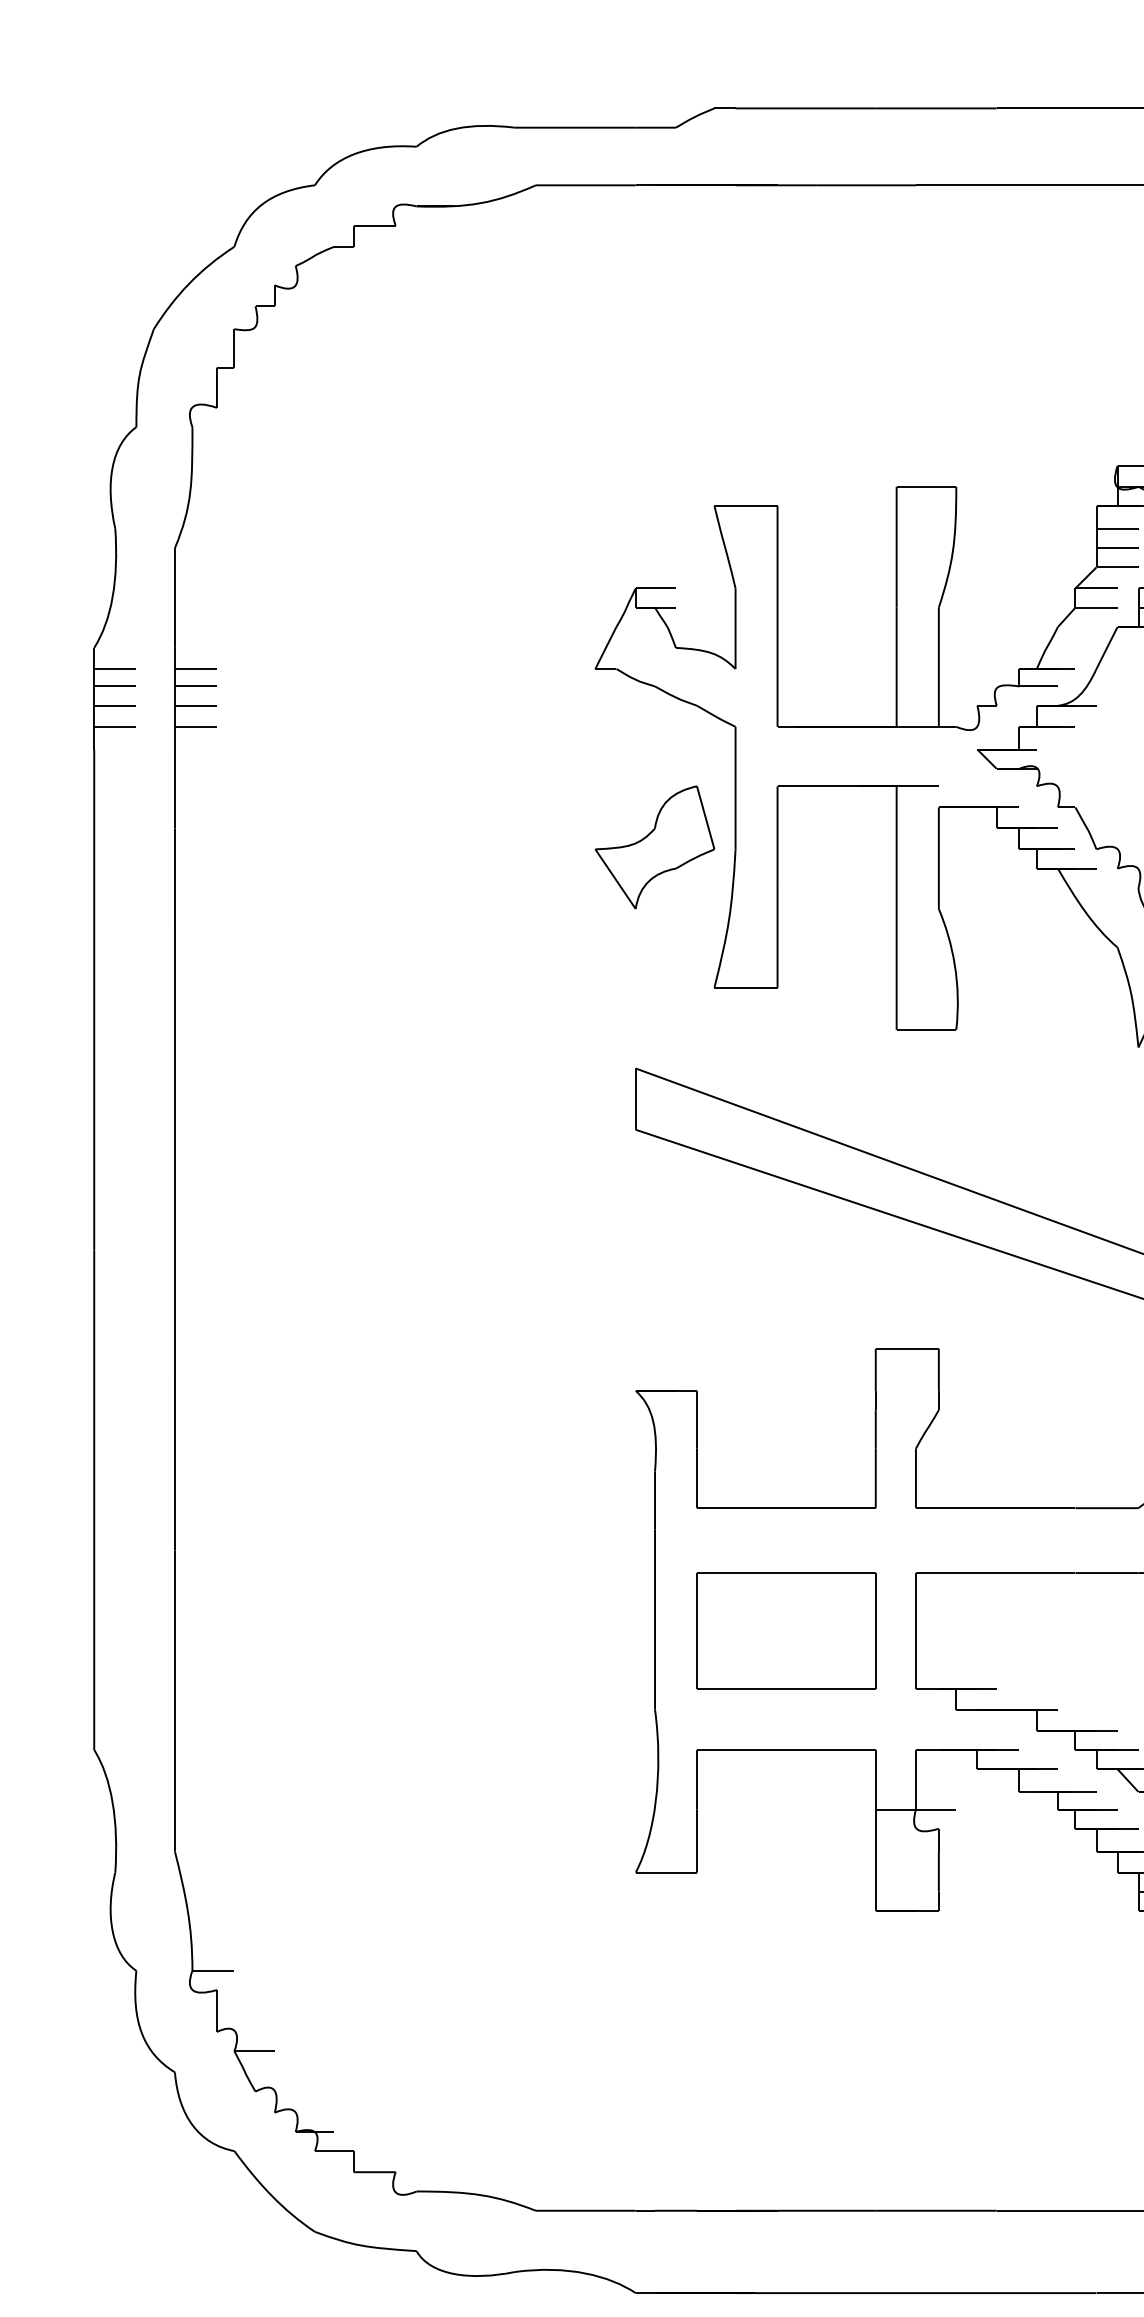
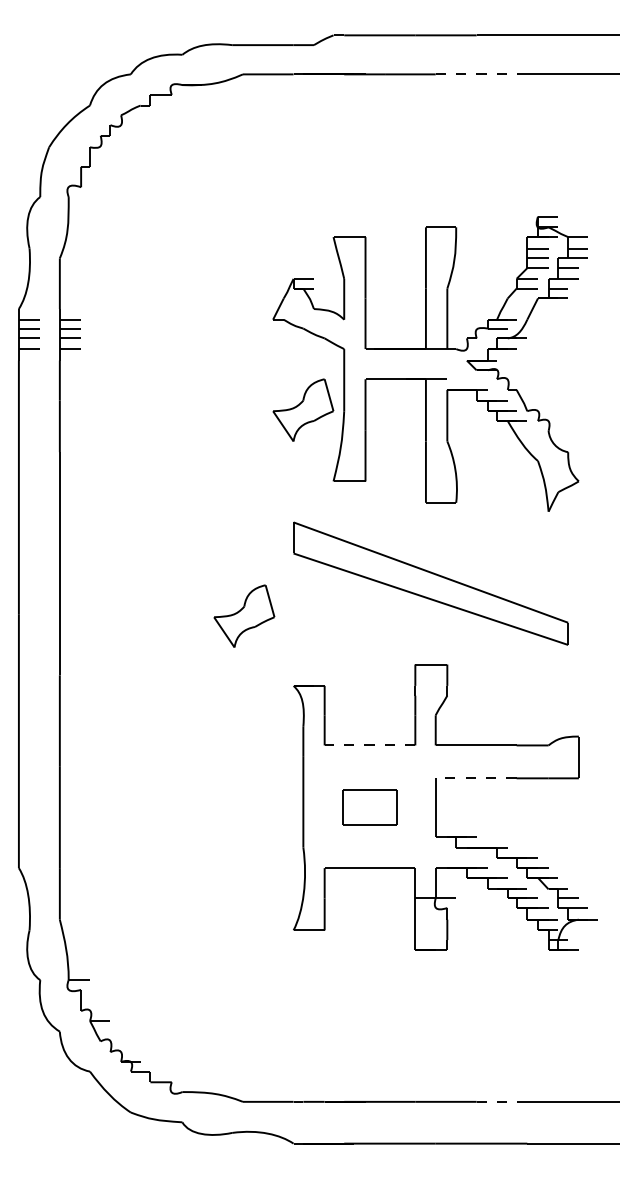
line: (1006, 185) -> (481, 74), solid -> dashed
part: (538, 1252) -> (244, 615), added
line: (785, 1508) -> (369, 745), solid -> dashed
line: (994, 1573) -> (475, 778), solid -> dashed
part: (785, 1630) -> (369, 807), size x0.6
line: (1045, 2210) -> (501, 1101), solid -> dashed

